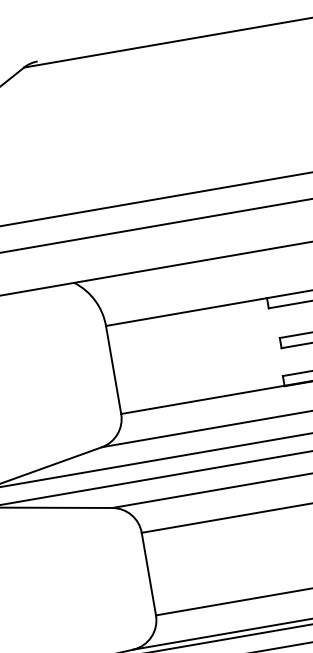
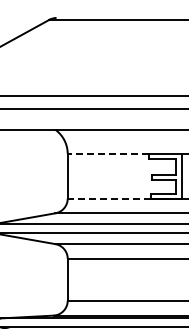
line: (186, 311) -> (108, 153), solid -> dashed
line: (201, 399) -> (108, 198), solid -> dashed

